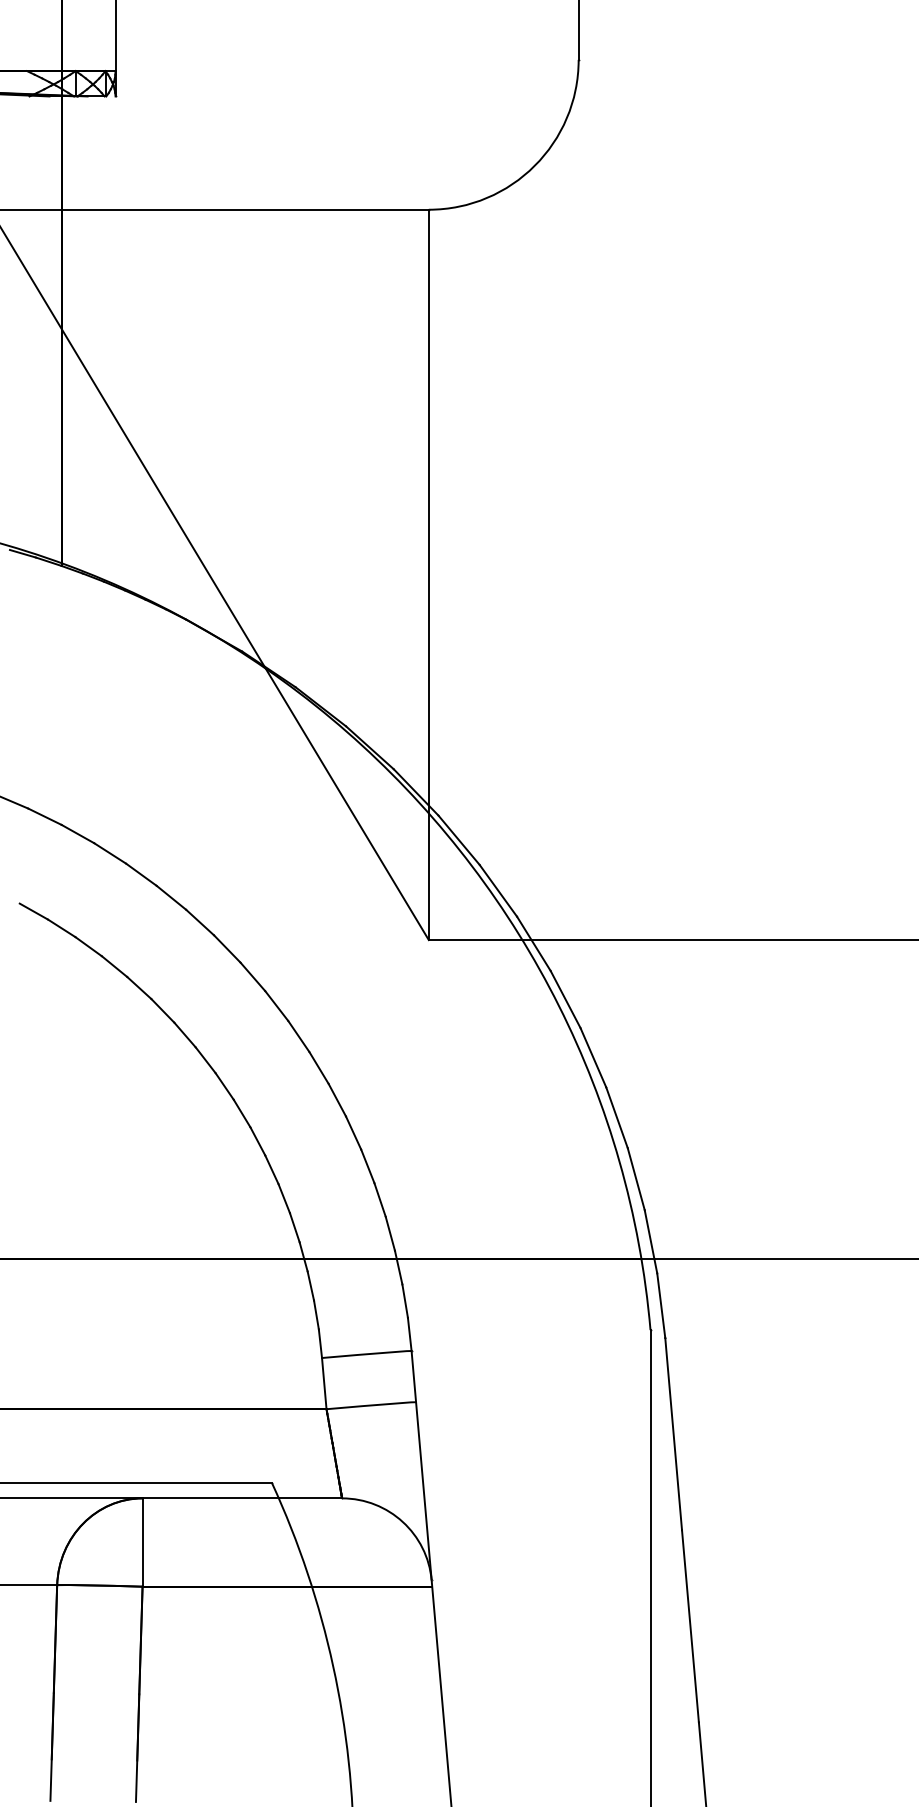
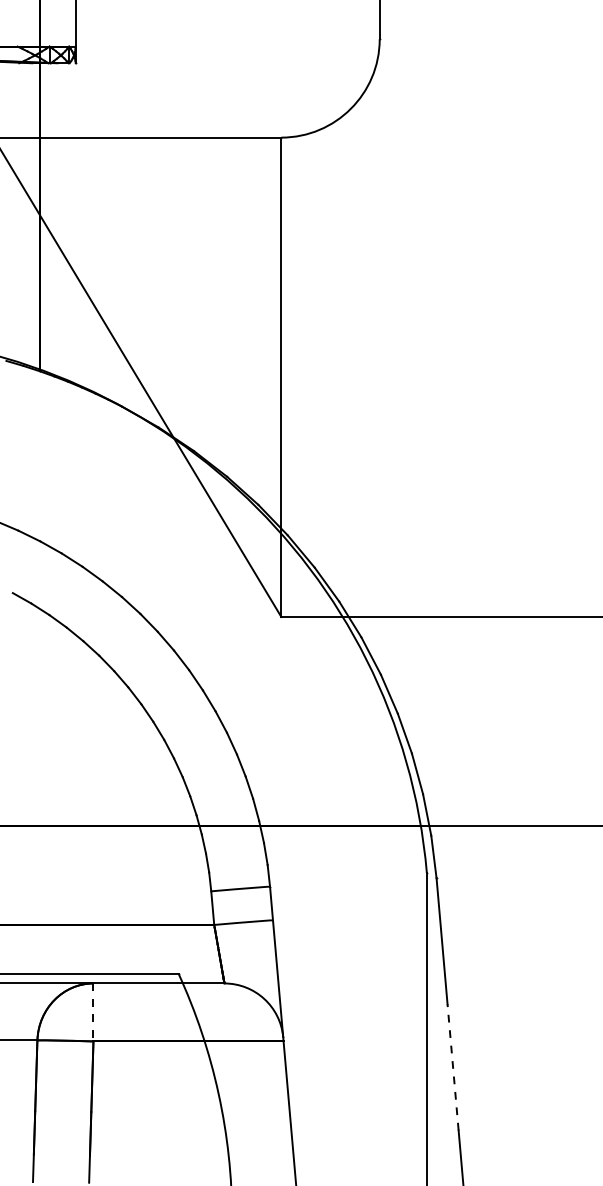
line: (142, 1542) -> (93, 1012), solid -> dashed
line: (691, 1624) -> (453, 1066), solid -> dashed

